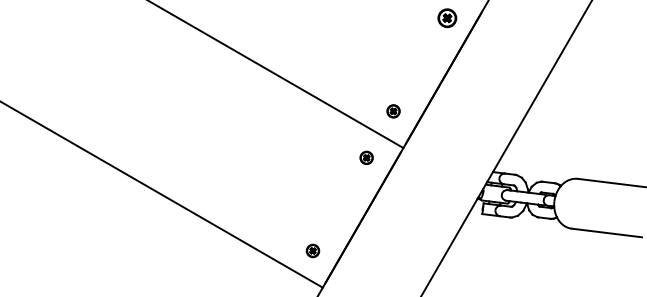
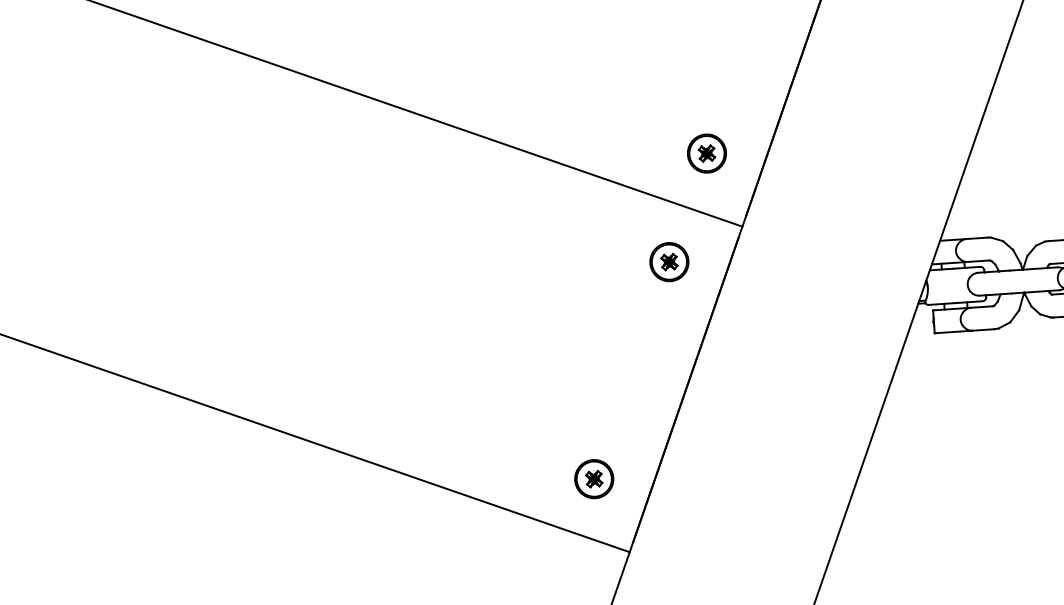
part: (393, 111) -> (706, 153), size x1.43
part: (366, 157) -> (668, 261), size x1.43
part: (312, 250) -> (593, 478), size x1.43

